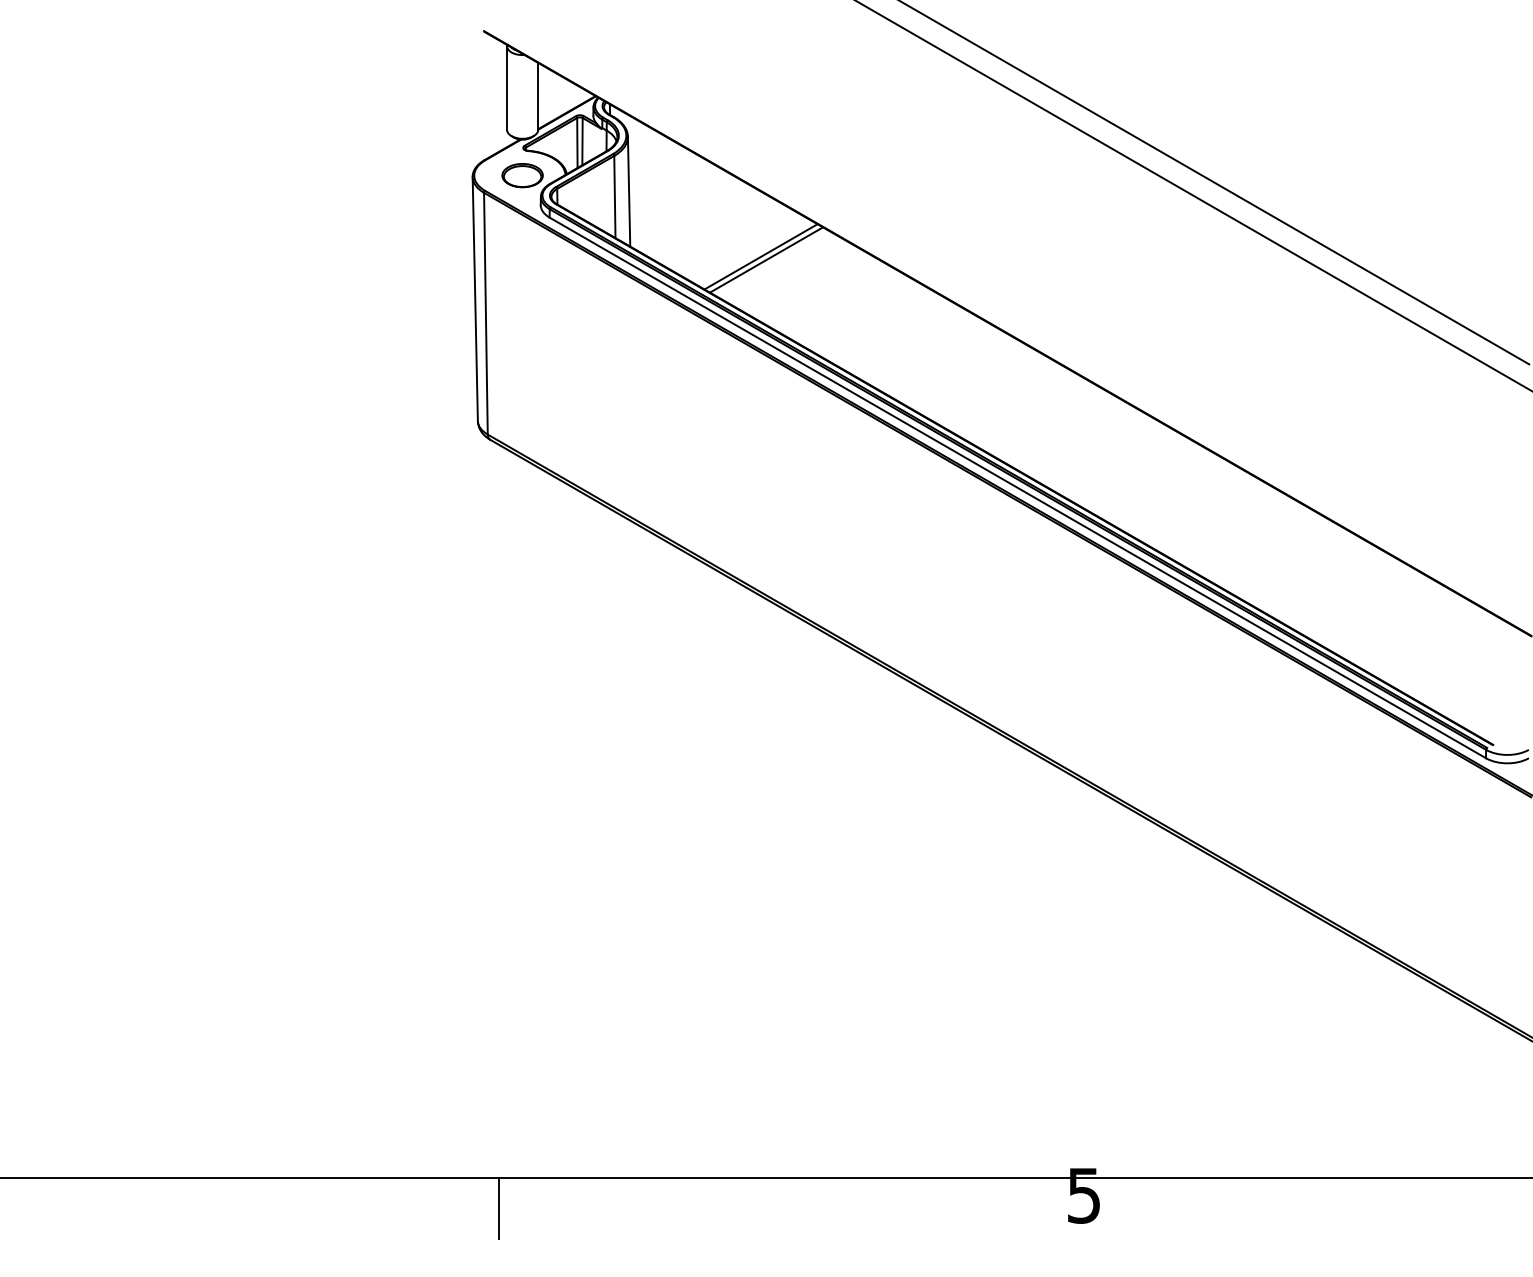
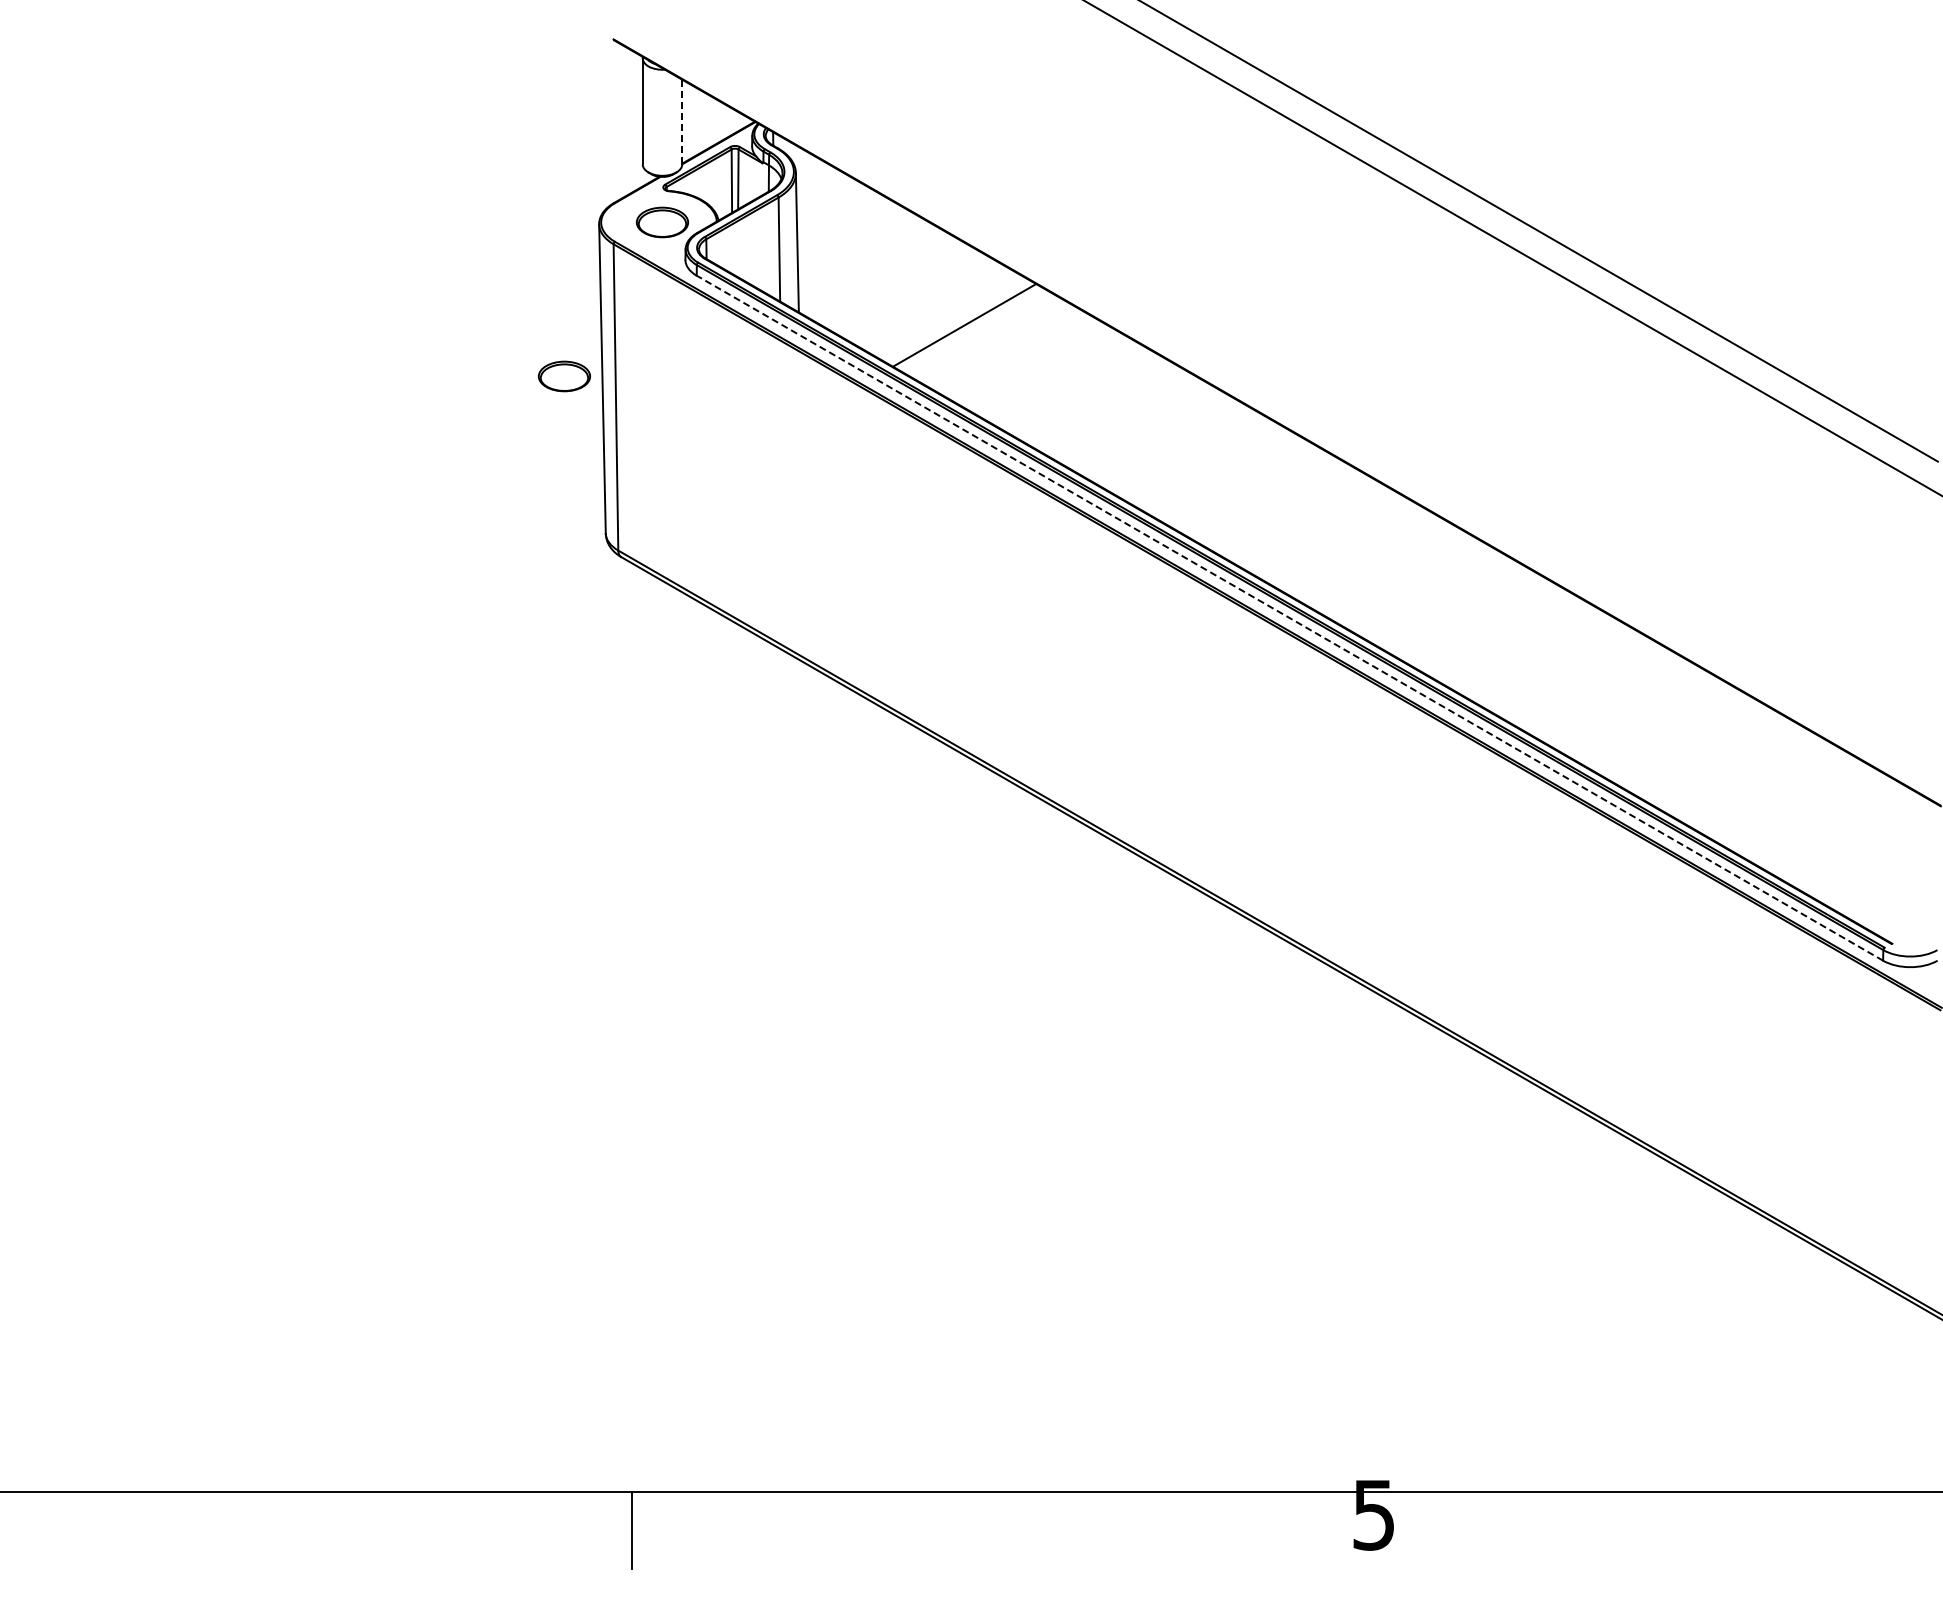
line: (538, 96) -> (682, 122), solid -> dashed
line: (766, 260) -> (971, 329), removed
part: (444, 297) -> (563, 376), added
line: (1017, 488) -> (1289, 618), solid -> dashed

